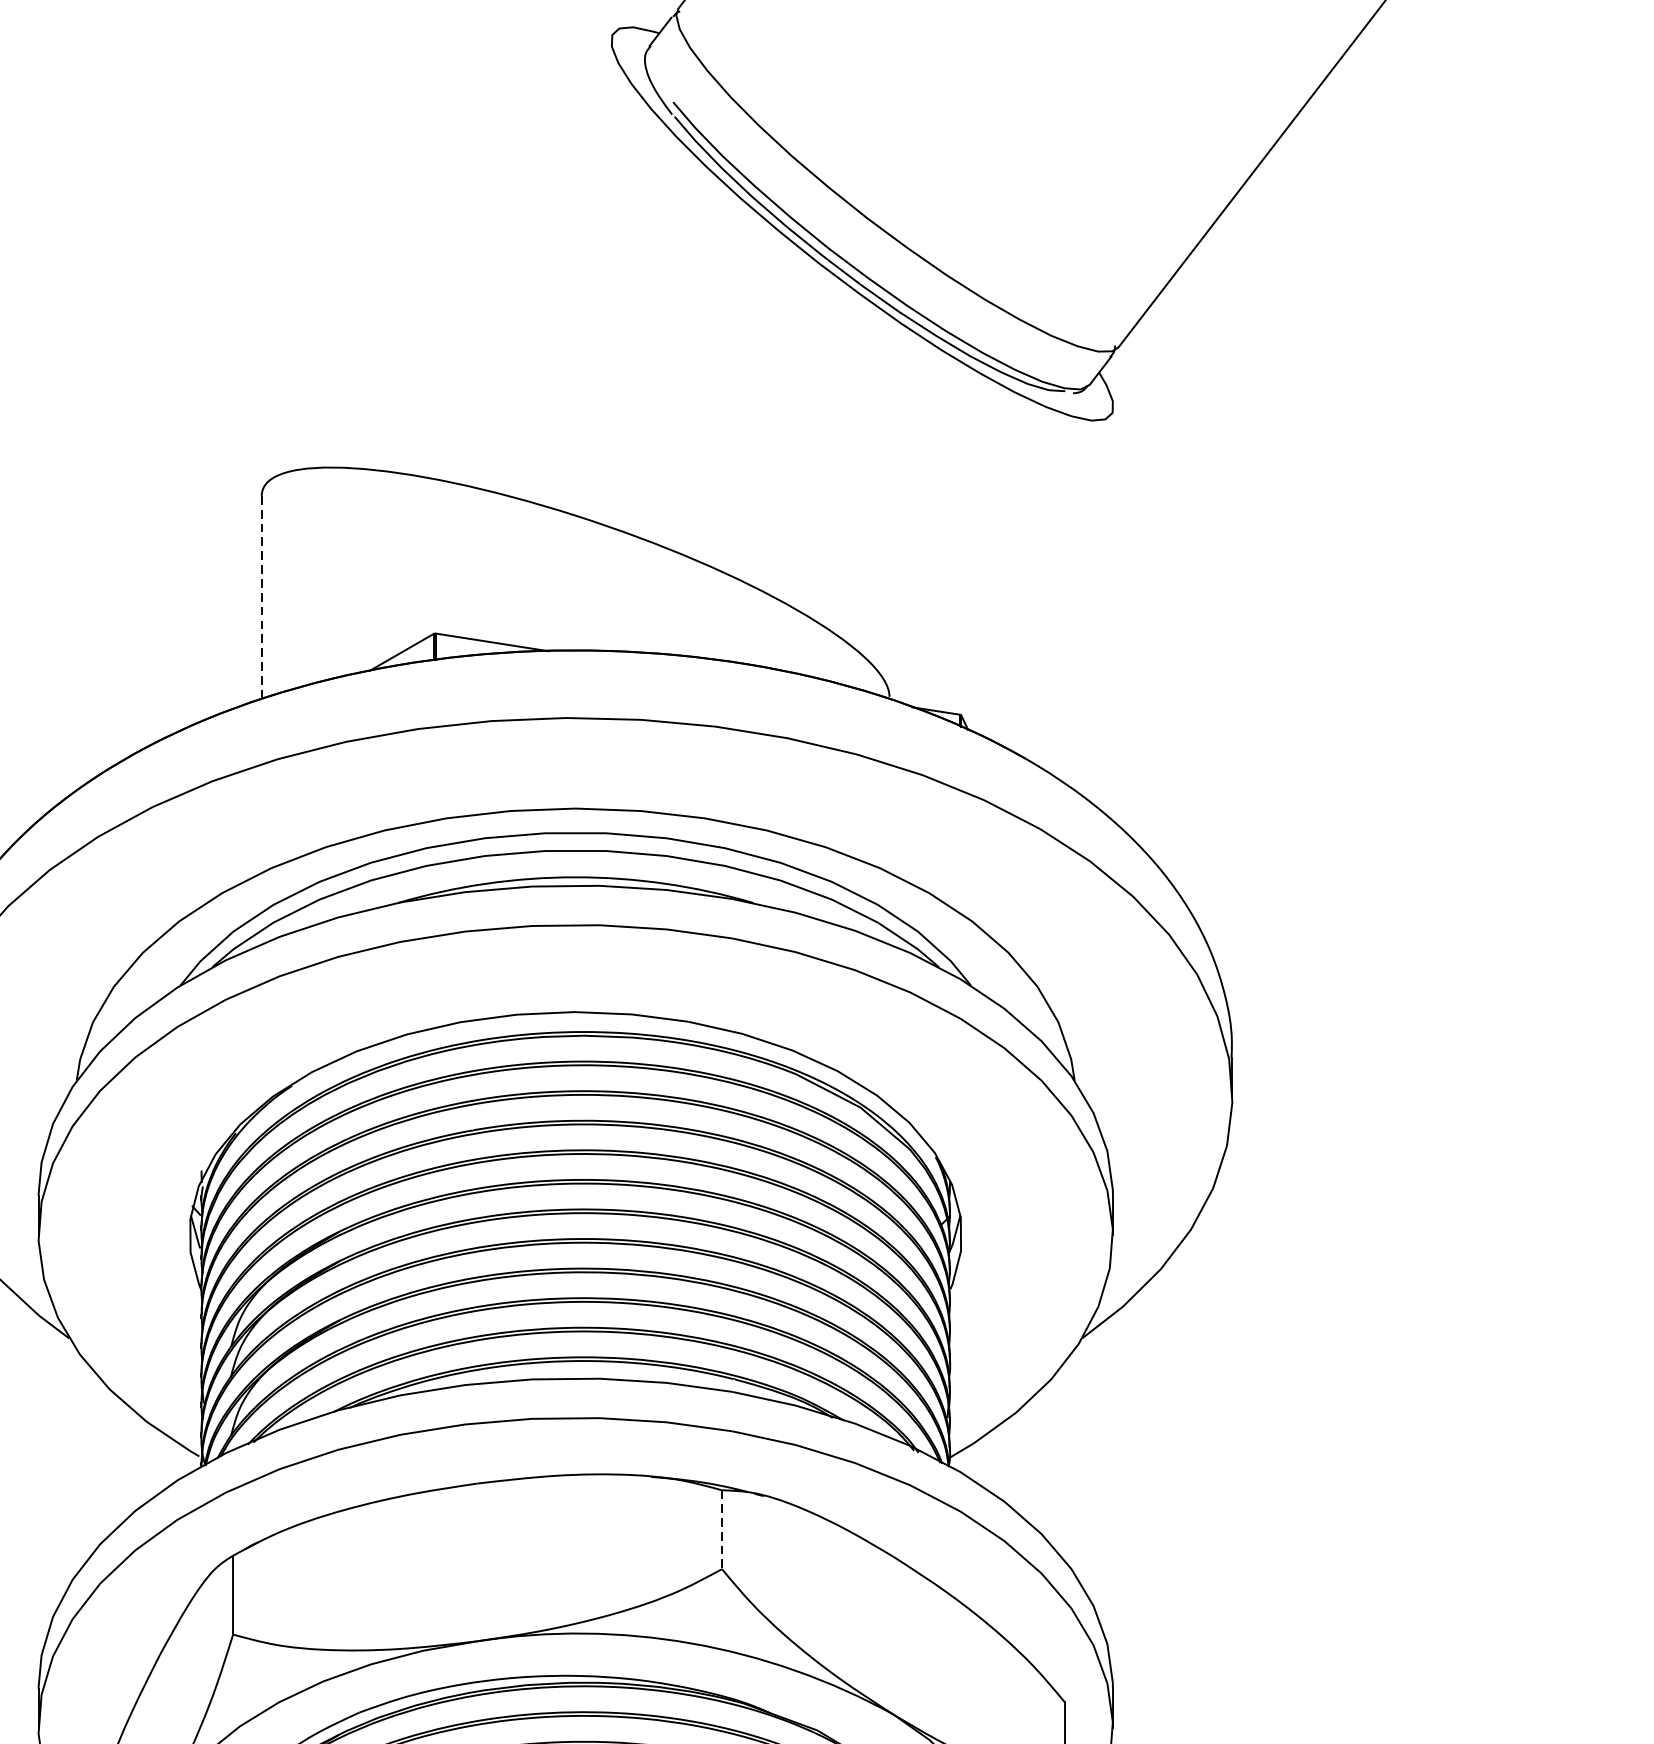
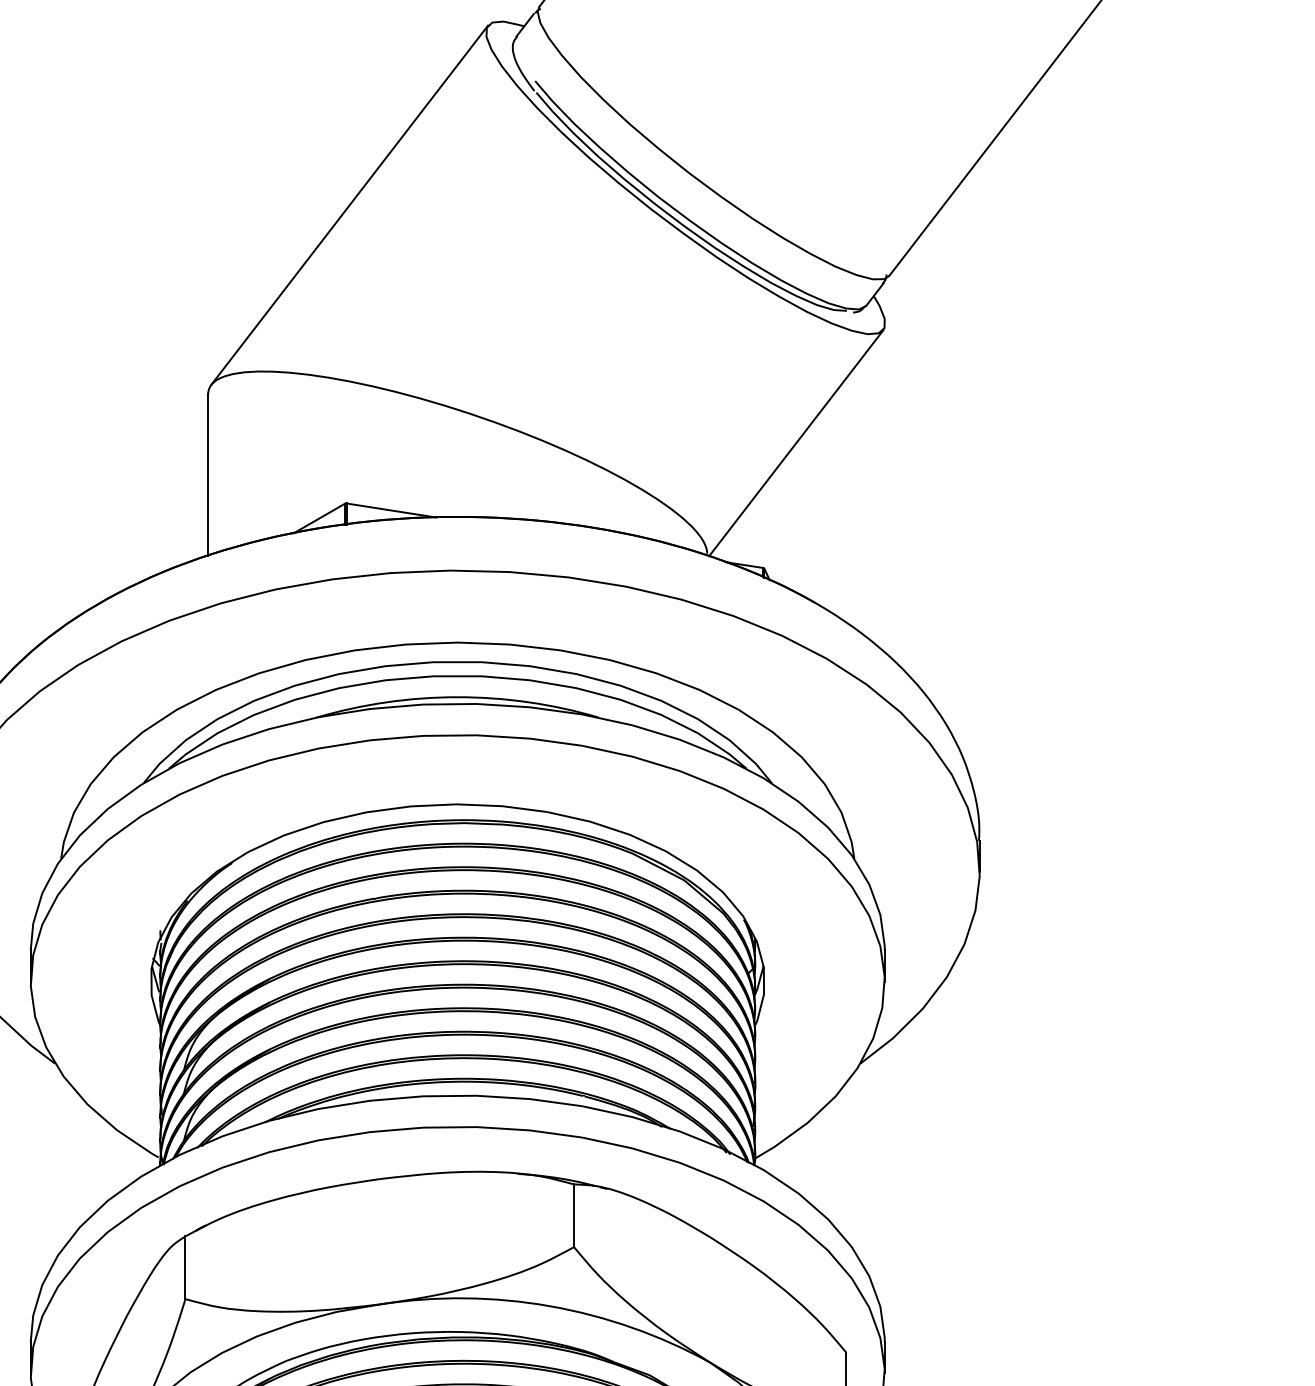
line: (439, 257) -> (349, 204), added
line: (1001, 558) -> (796, 443), added
line: (262, 597) -> (208, 474), dashed -> solid
line: (722, 1530) -> (574, 1216), dashed -> solid

